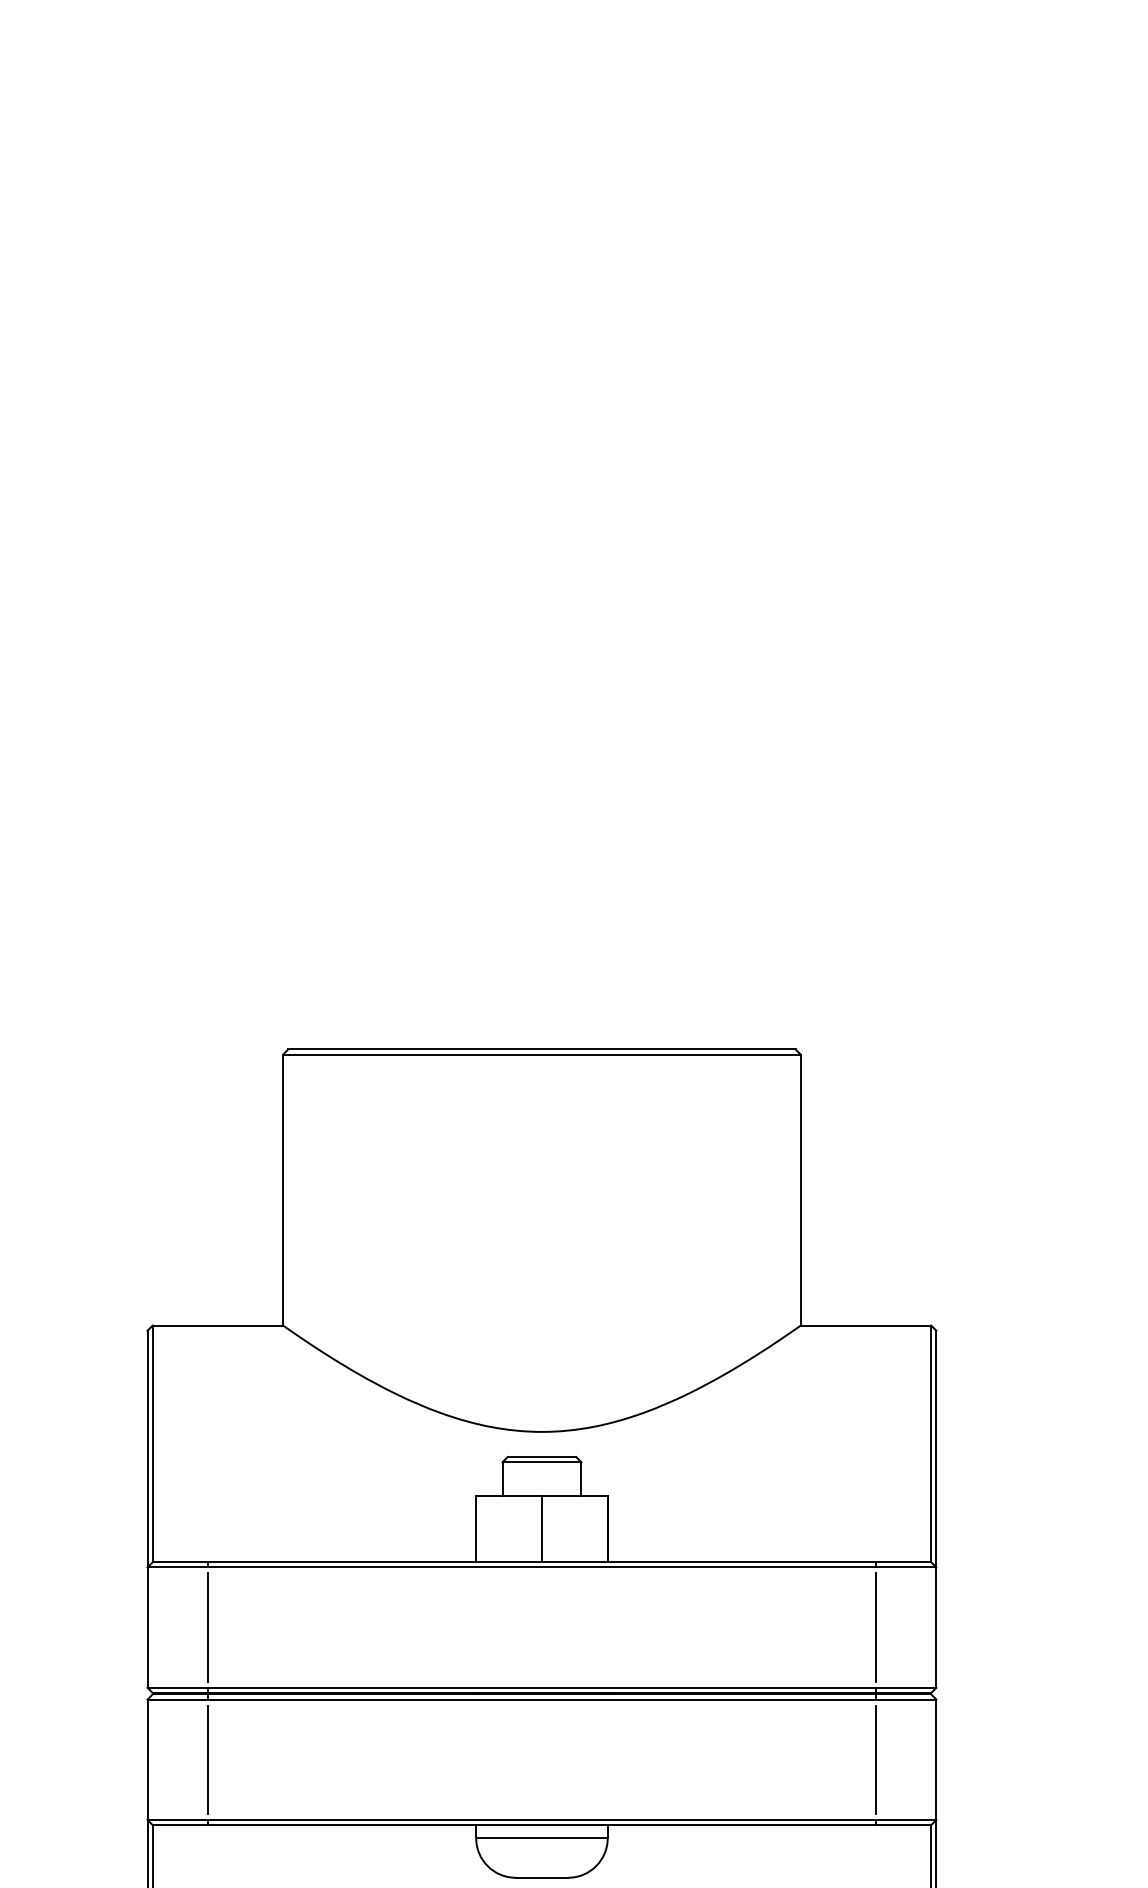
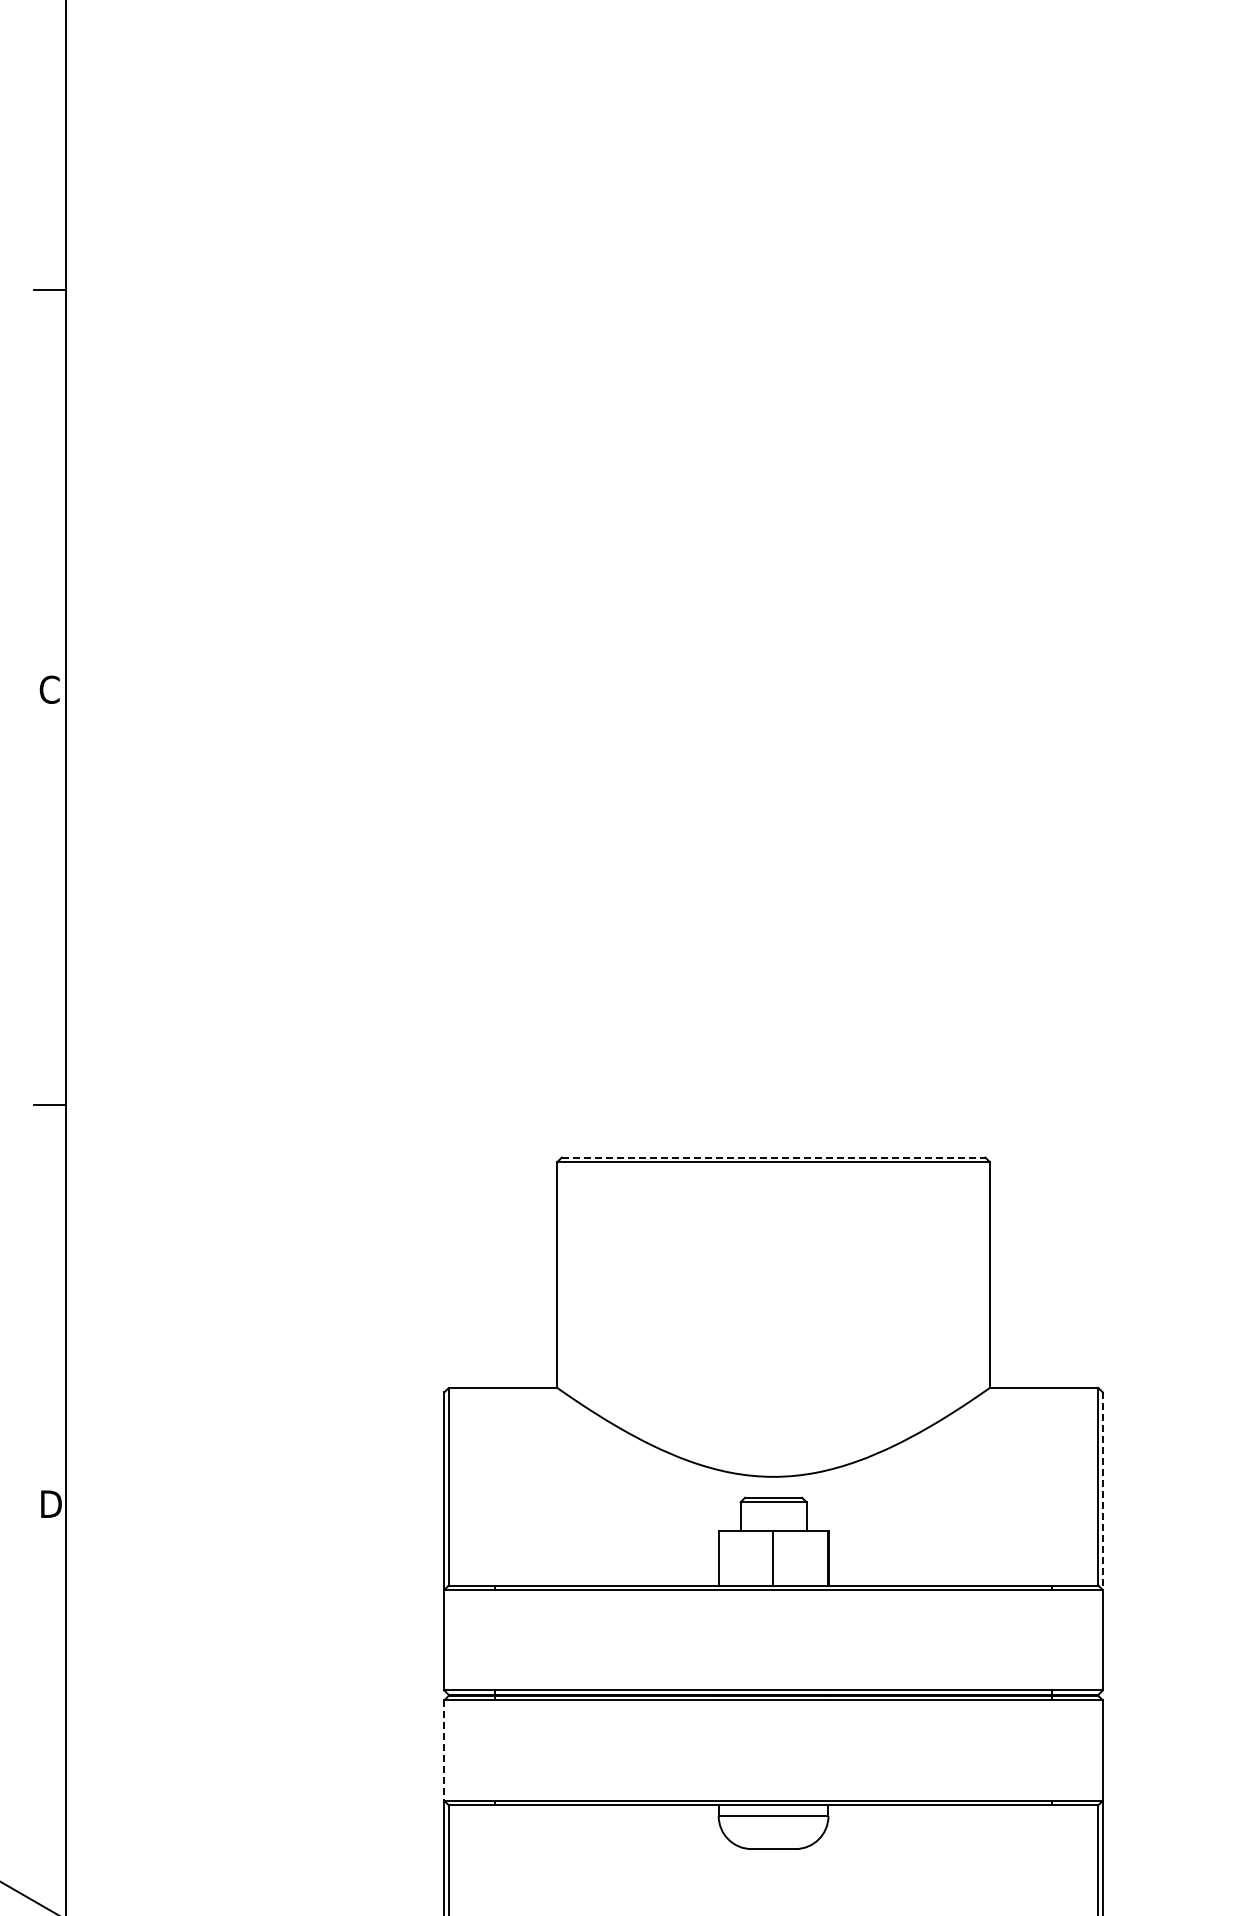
line: (541, 1049) -> (773, 1157), solid -> dashed
line: (935, 1449) -> (1102, 1491), solid -> dashed
line: (207, 1627) -> (494, 1640), removed
line: (876, 1627) -> (1052, 1640), removed
line: (207, 1759) -> (494, 1750), removed
line: (876, 1759) -> (1052, 1750), removed
line: (147, 1760) -> (444, 1751), solid -> dashed

